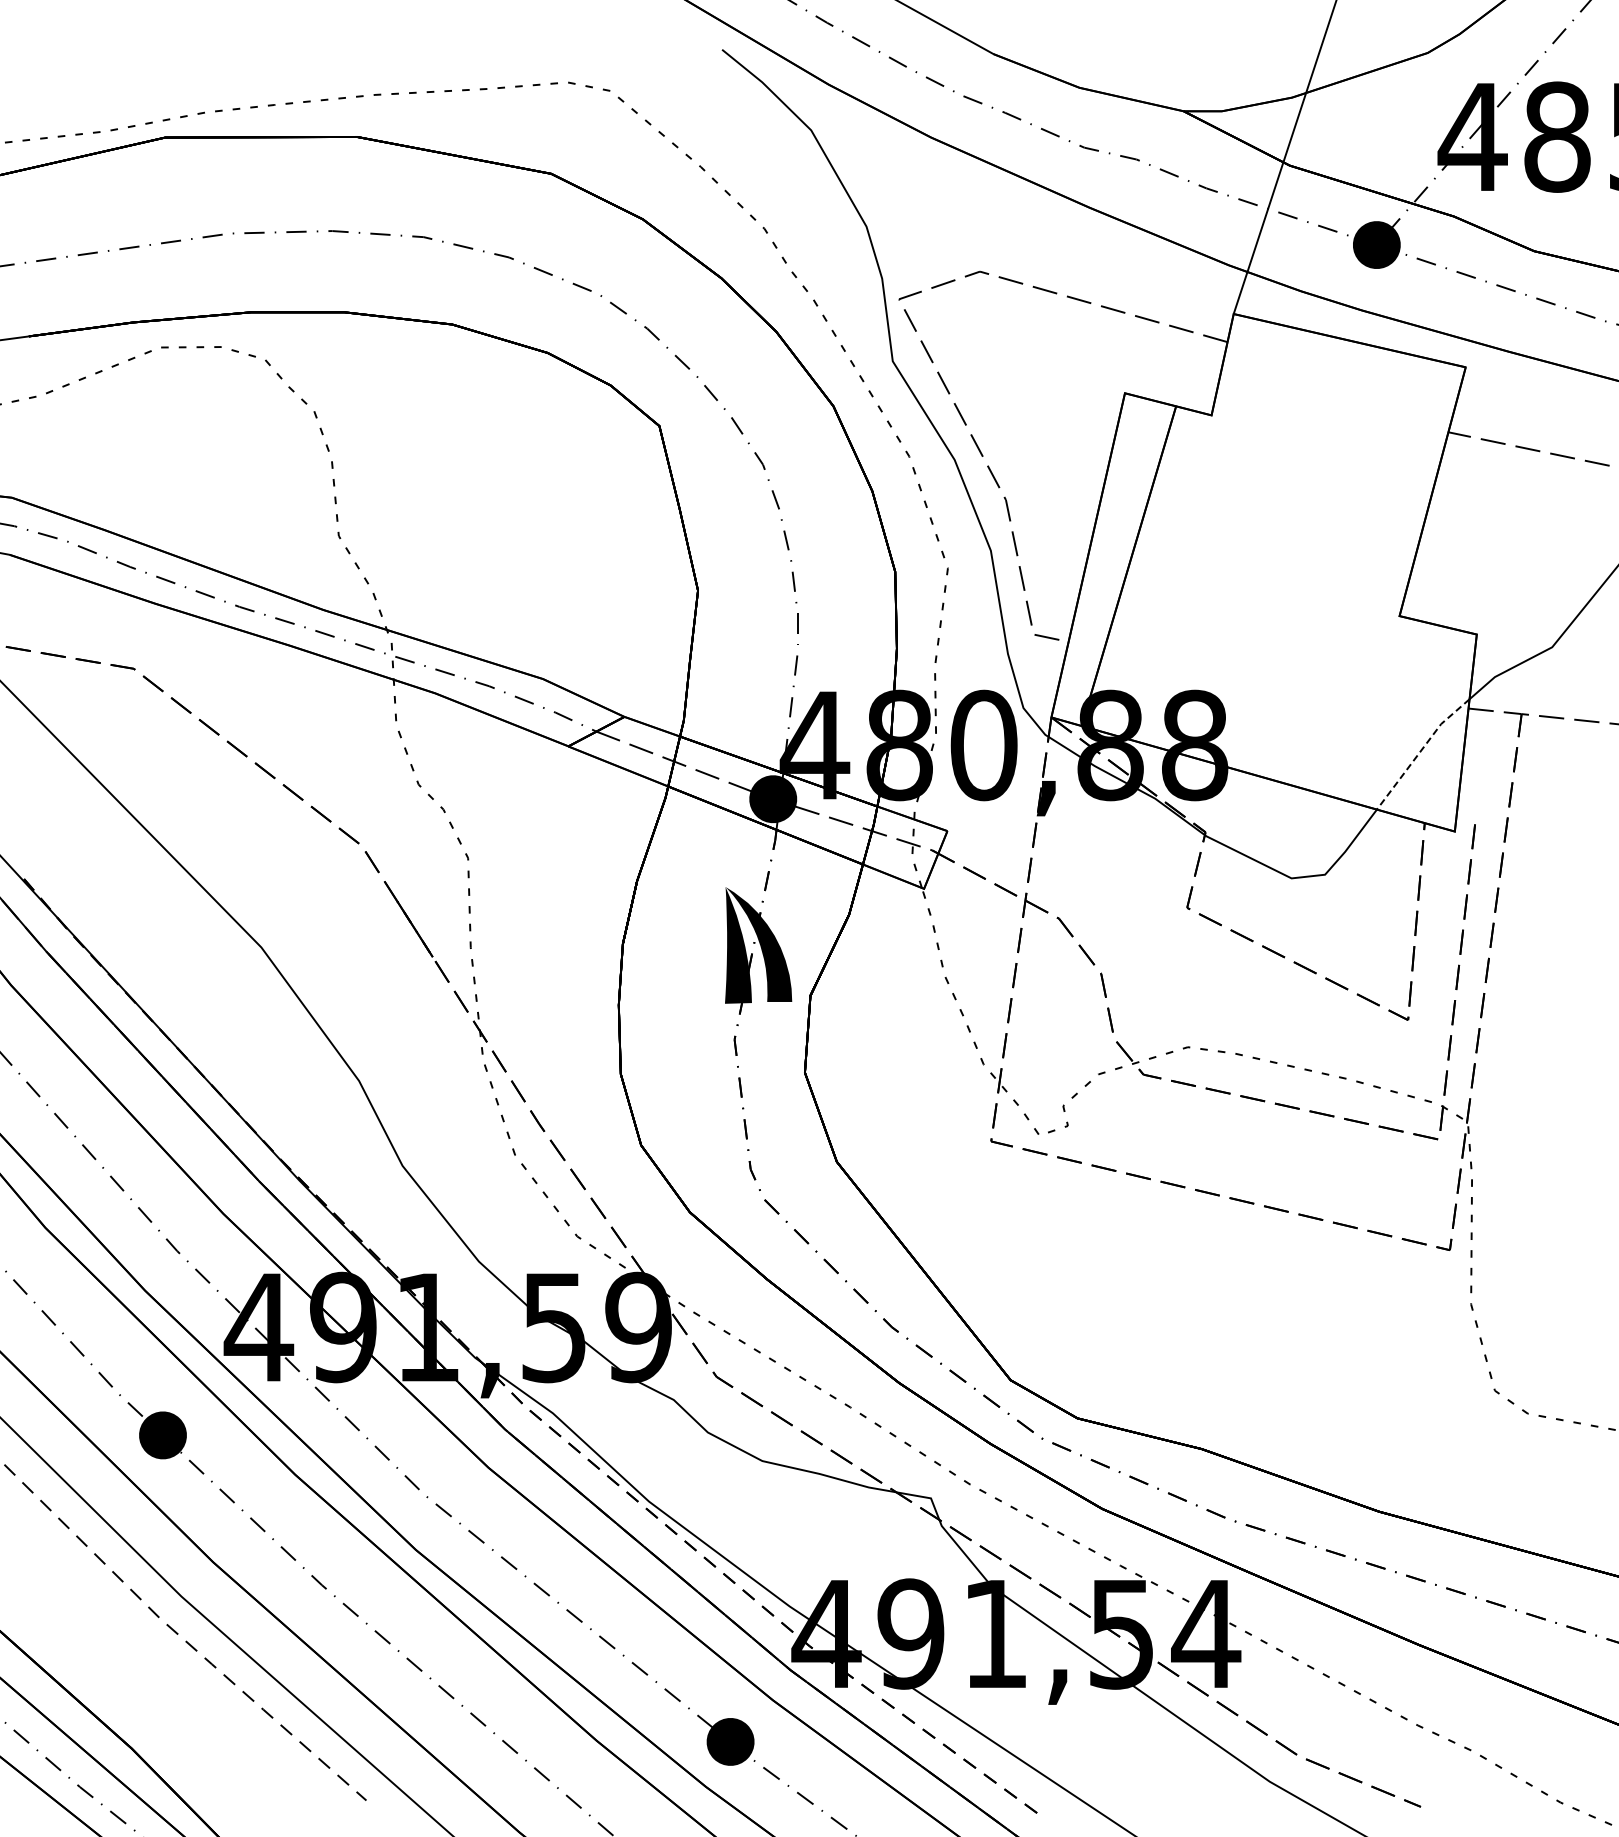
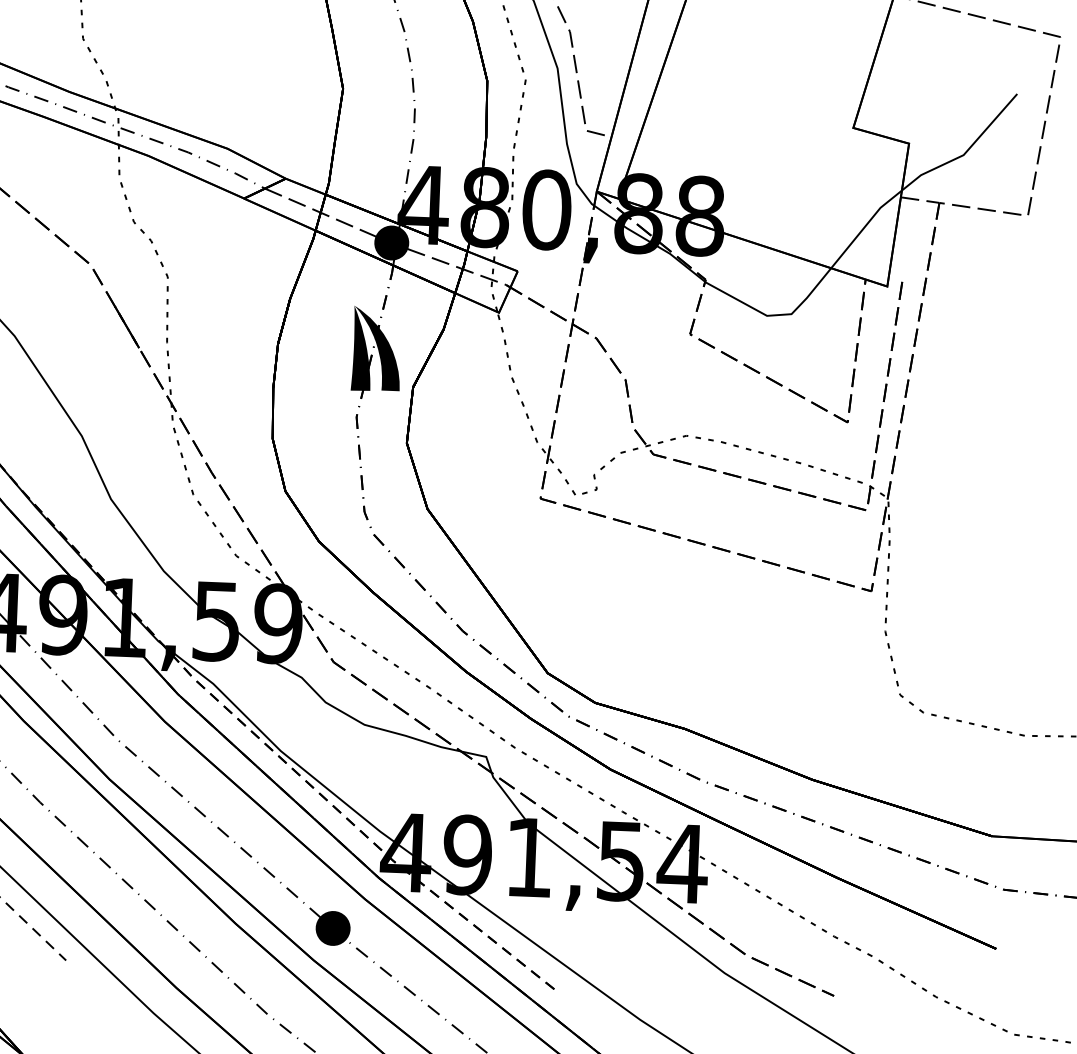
line: (1420, 751) -> (864, 227), dashed -> solid

